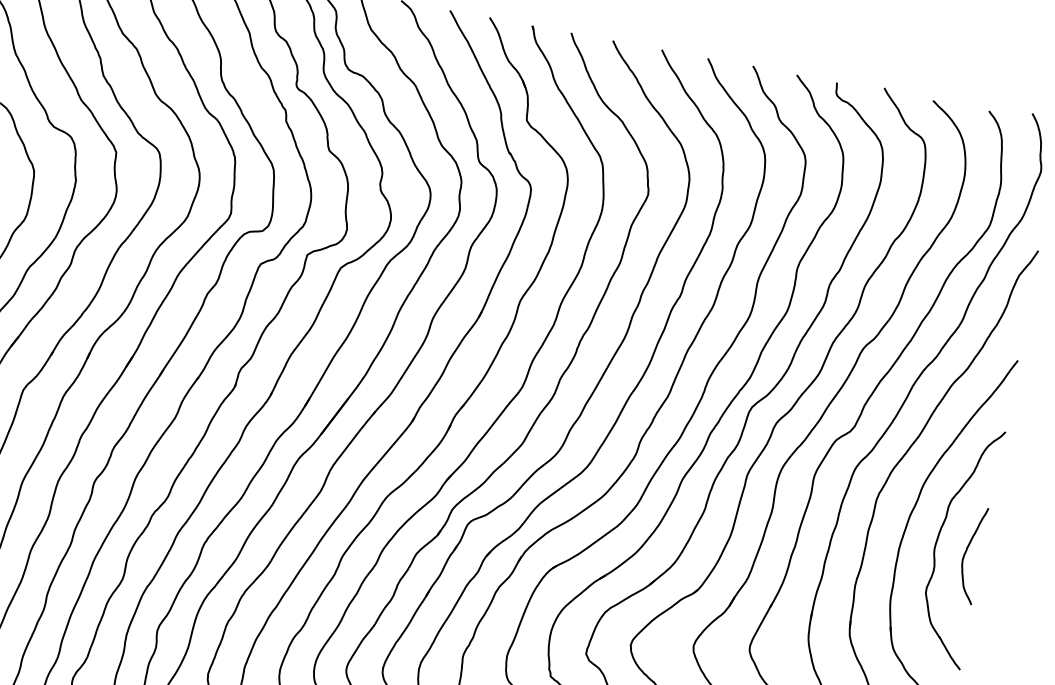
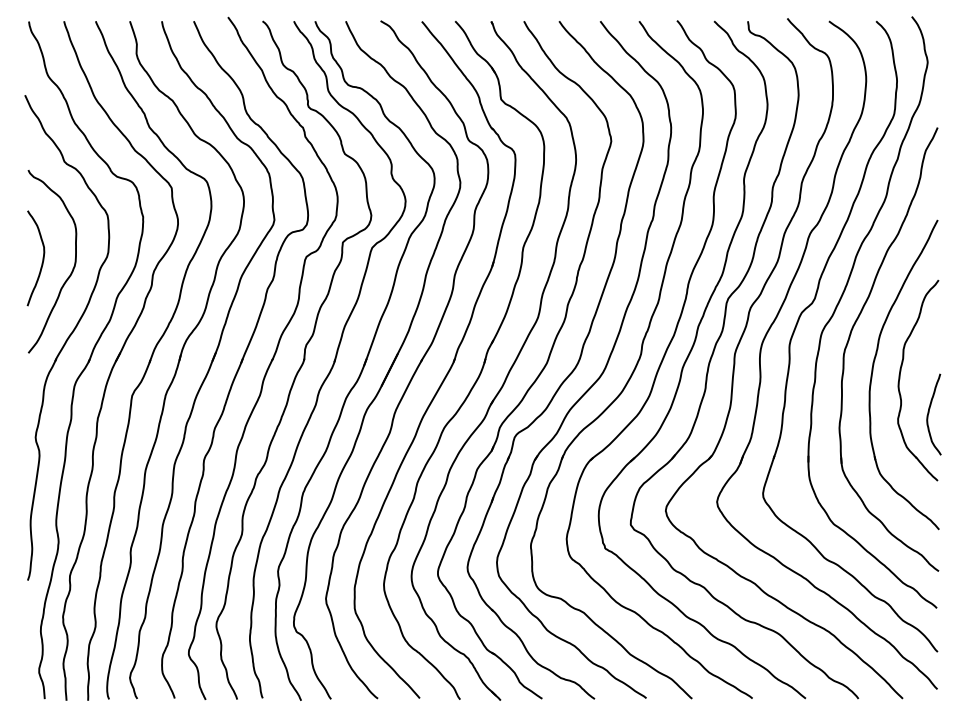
curve: (966, 552) -> (929, 413), moved

